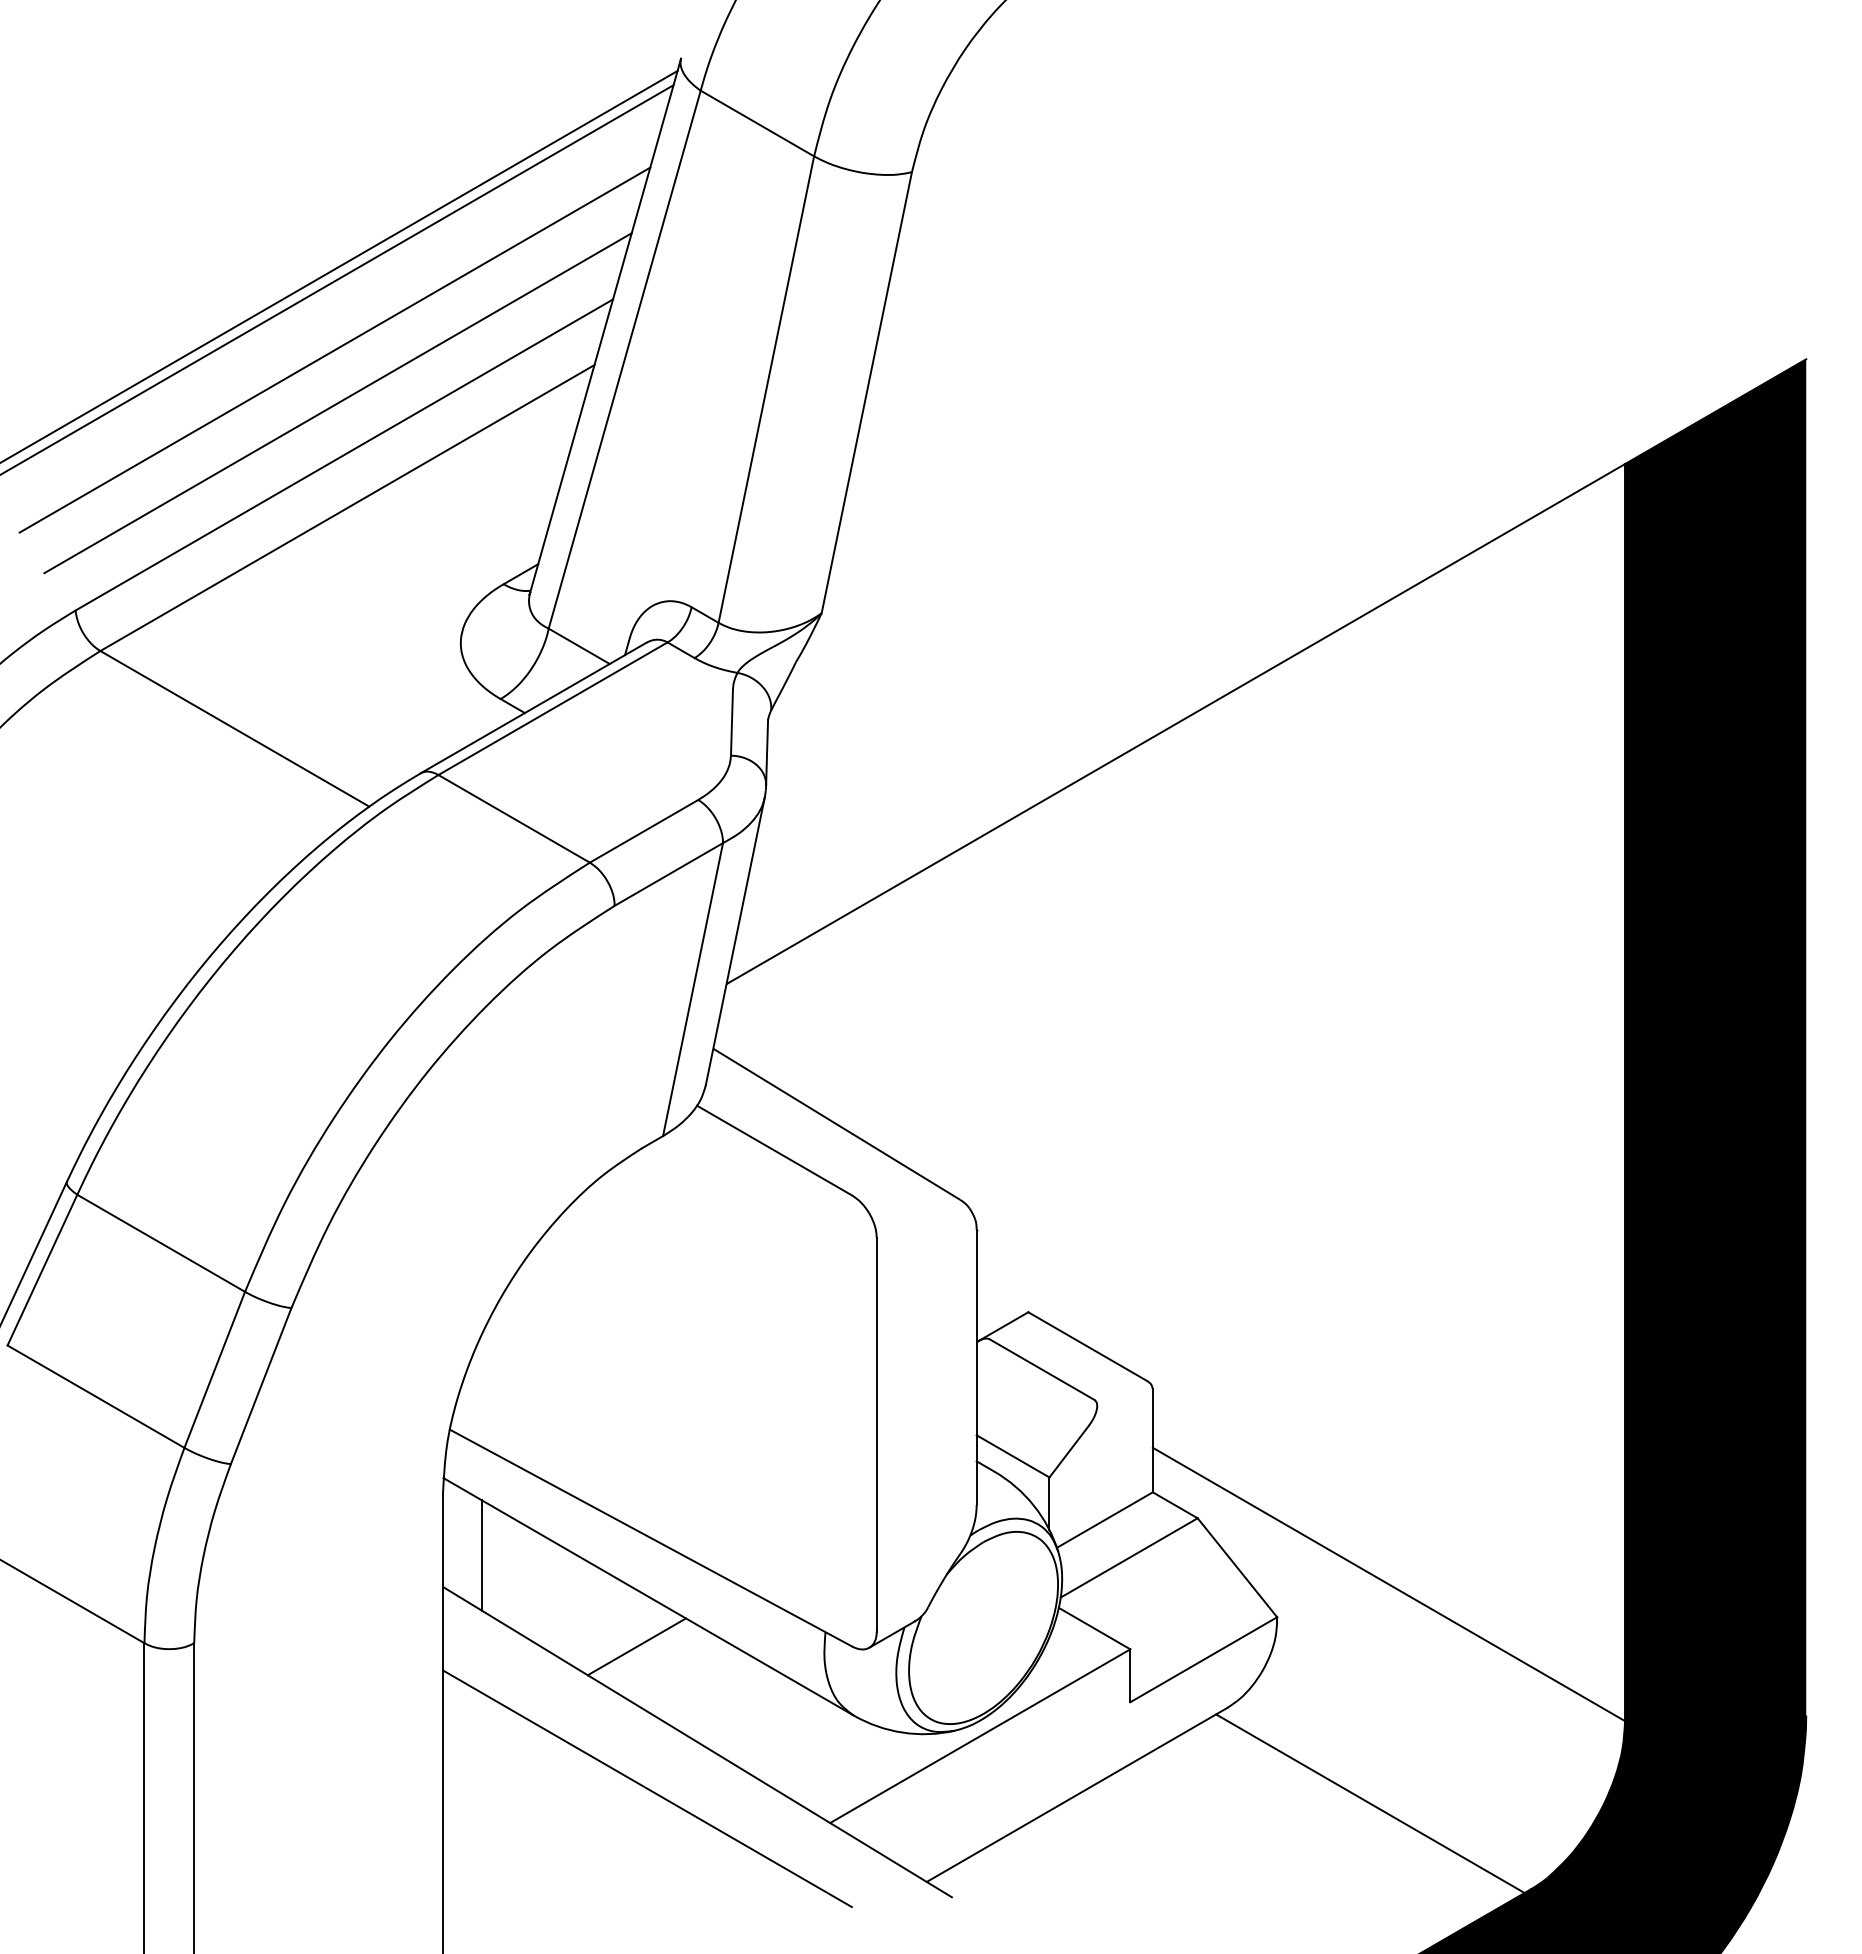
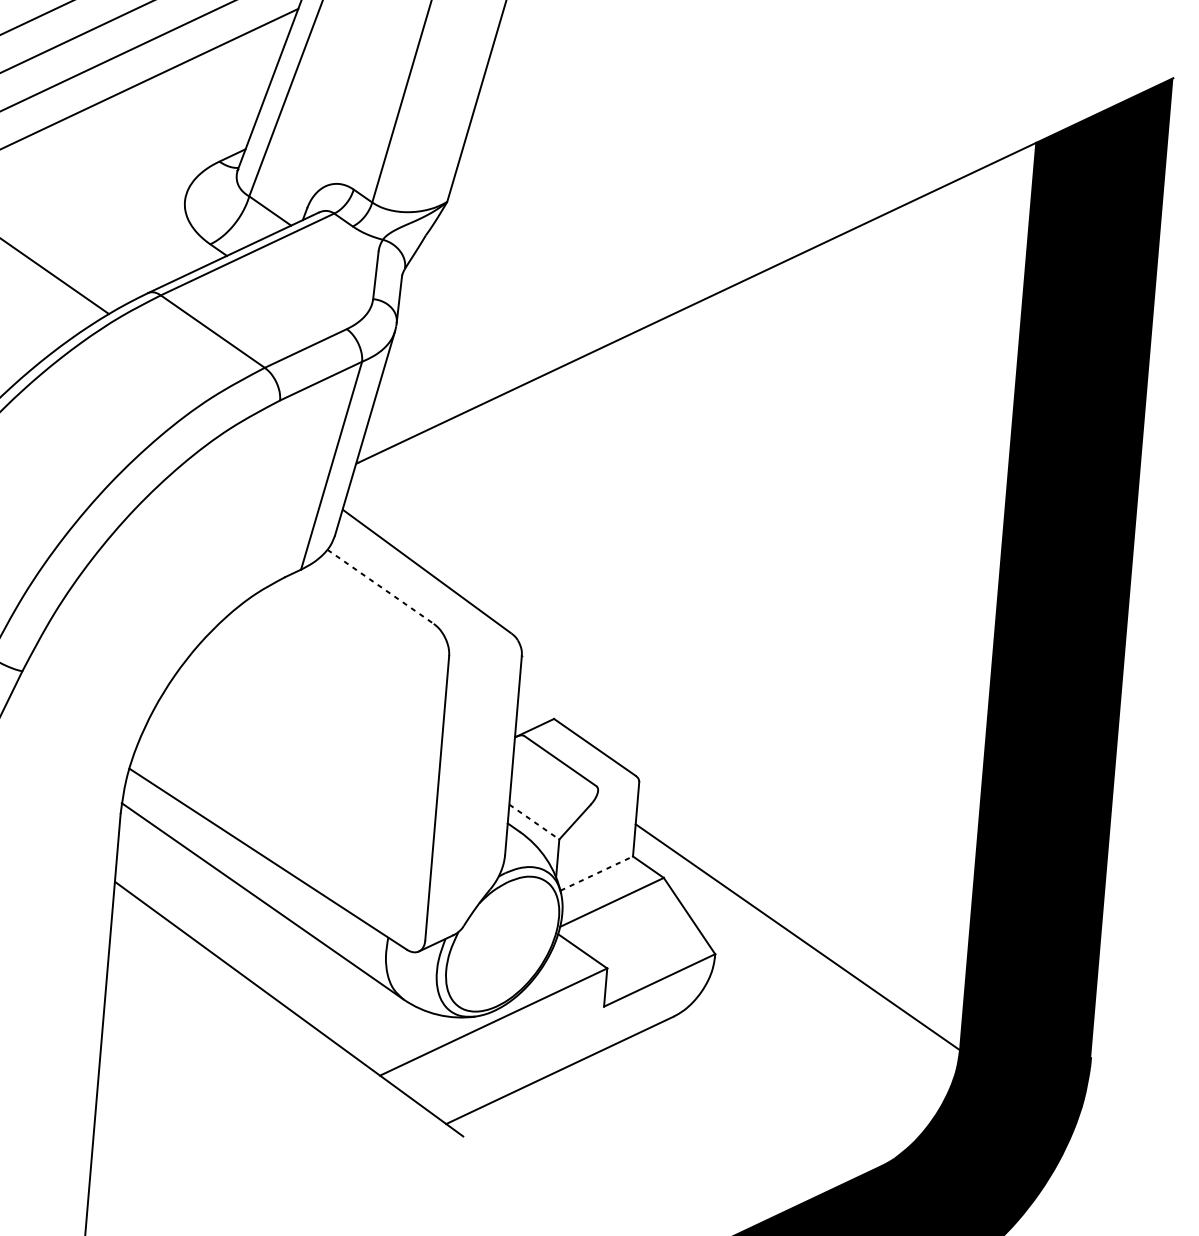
line: (774, 1150) -> (380, 586), solid -> dashed
line: (1013, 1456) -> (534, 822), solid -> dashed
line: (1105, 1519) -> (597, 873), solid -> dashed
line: (482, 1555) -> (145, 861), removed
line: (636, 1646) -> (250, 936), removed
line: (647, 1788) -> (250, 1039), removed
line: (1370, 1803) -> (771, 1094), removed

